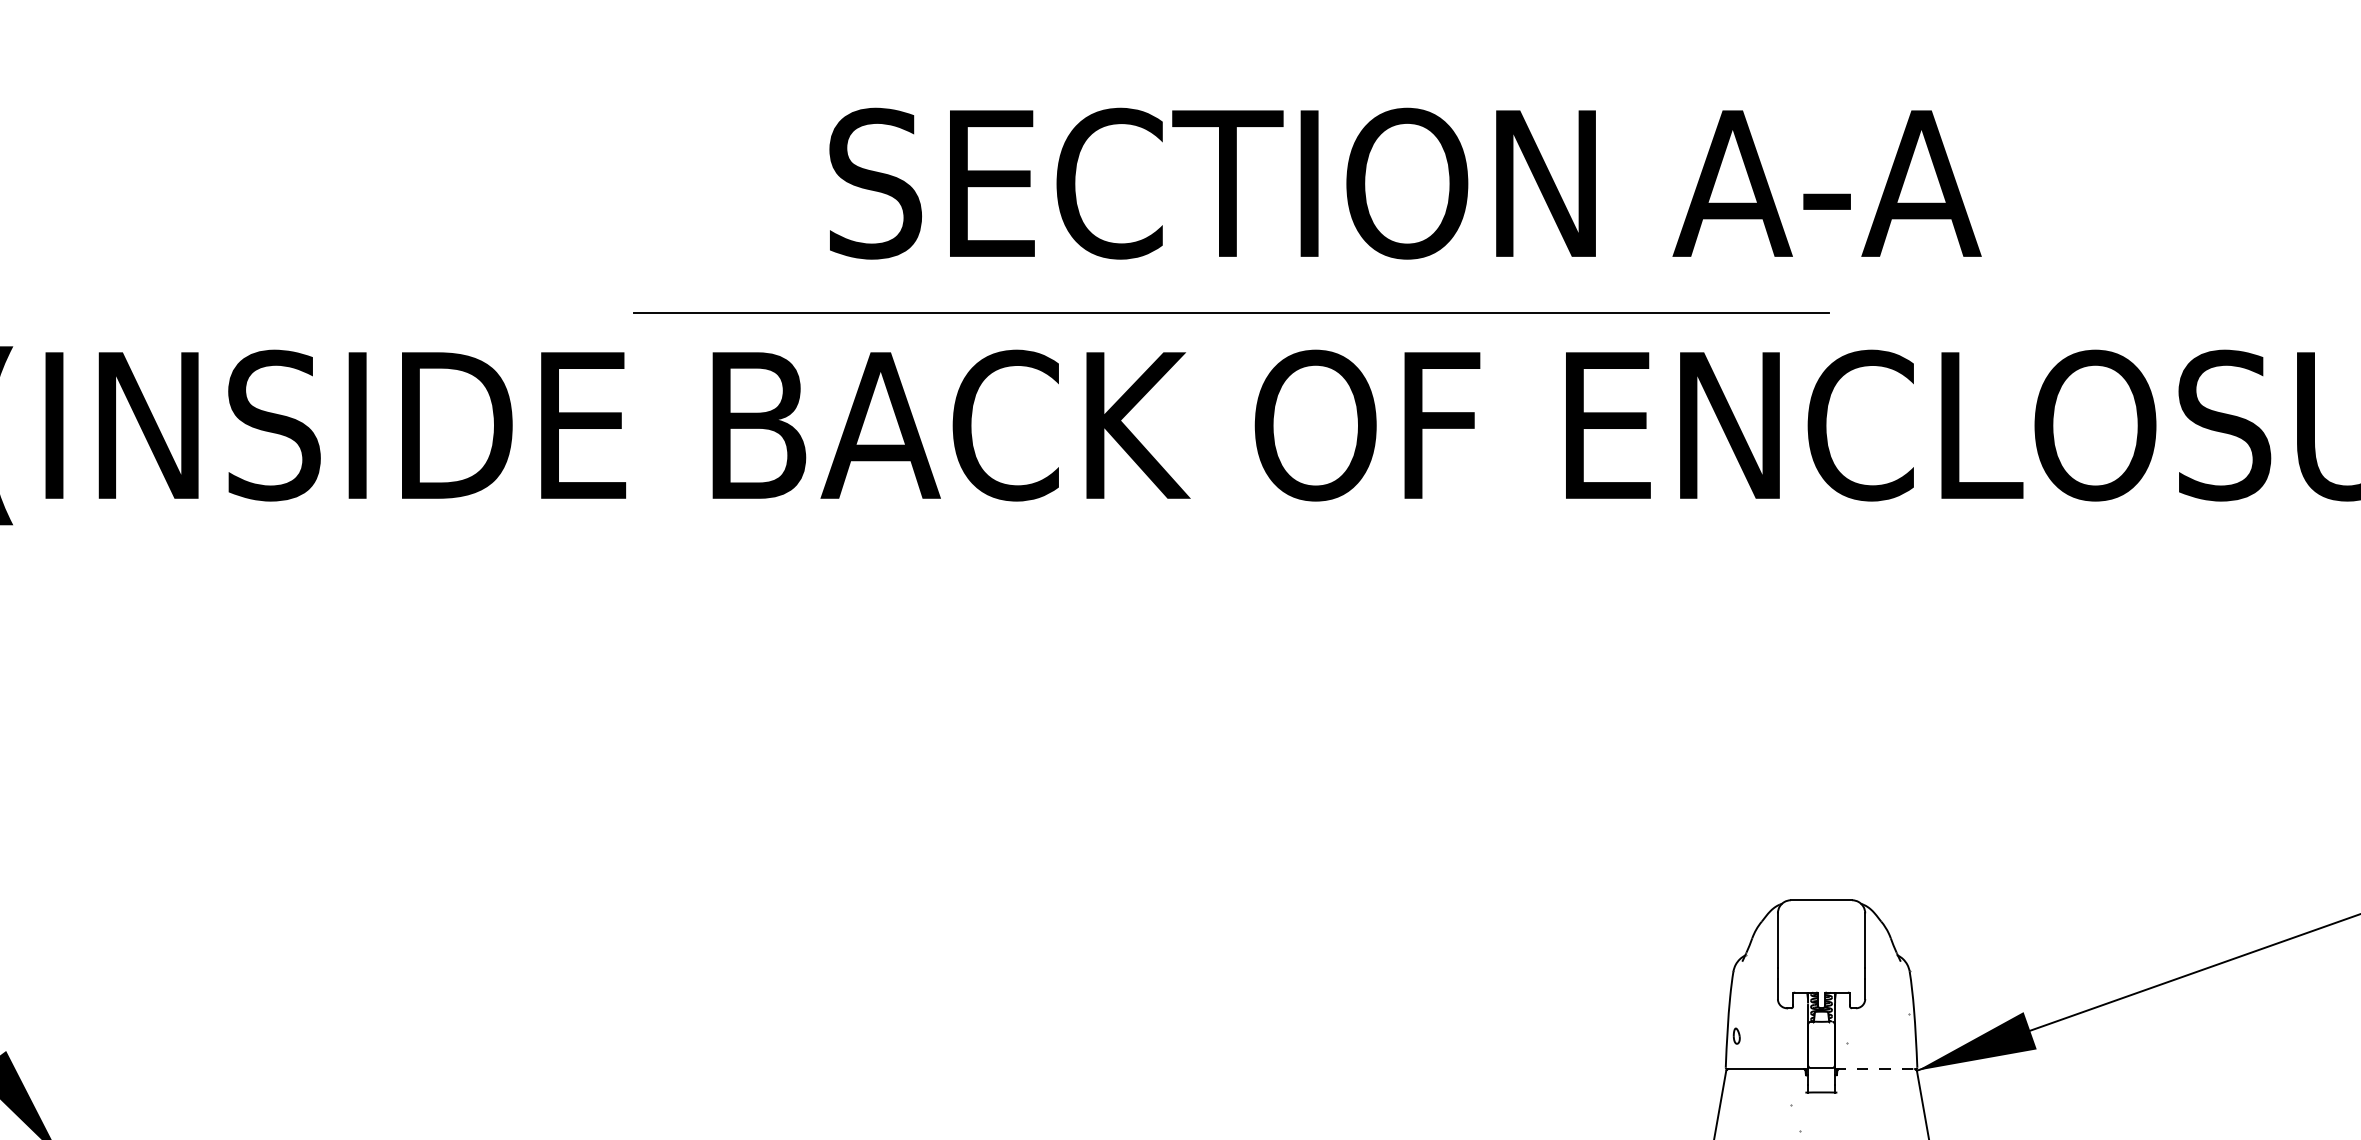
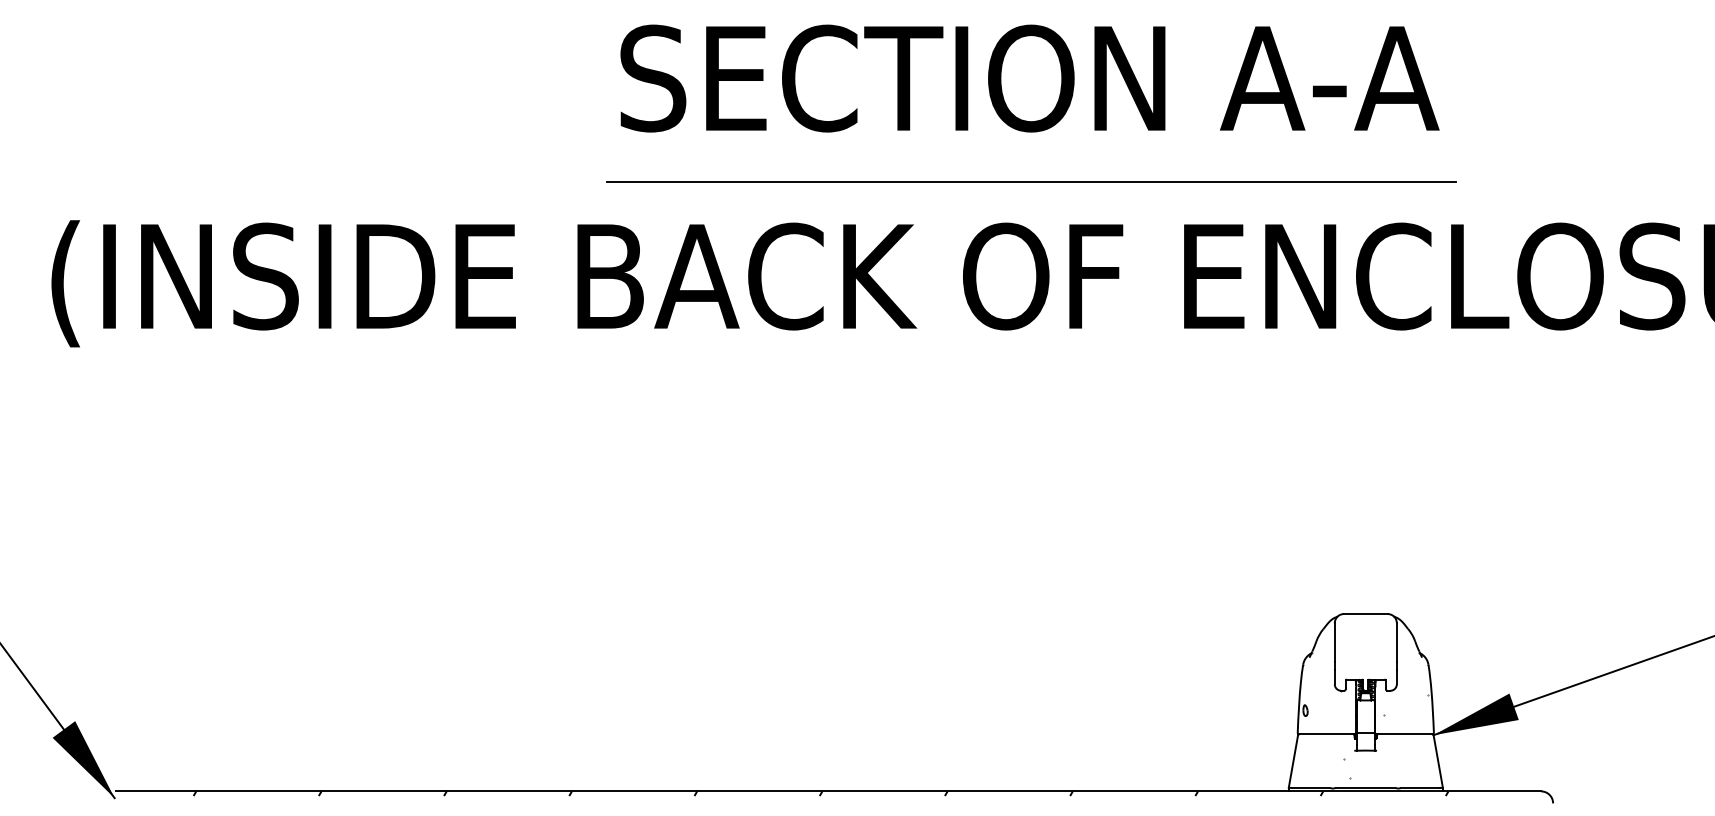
text: (1404, 183) -> (1029, 78), moved
line: (1231, 312) -> (1031, 181), moved
line: (1875, 1068) -> (1404, 733), dashed -> solid

